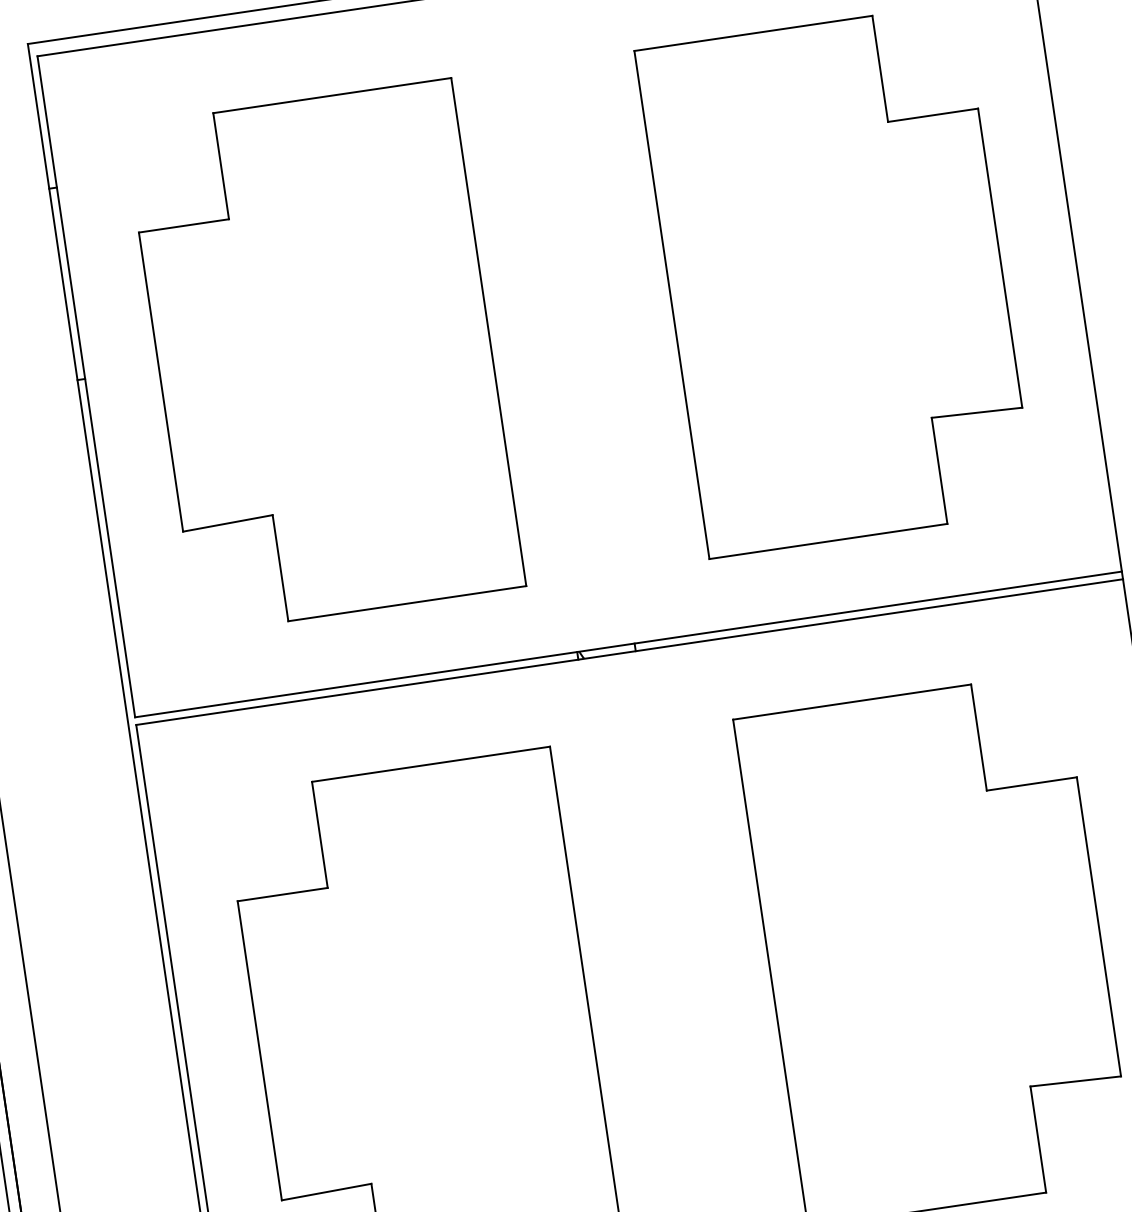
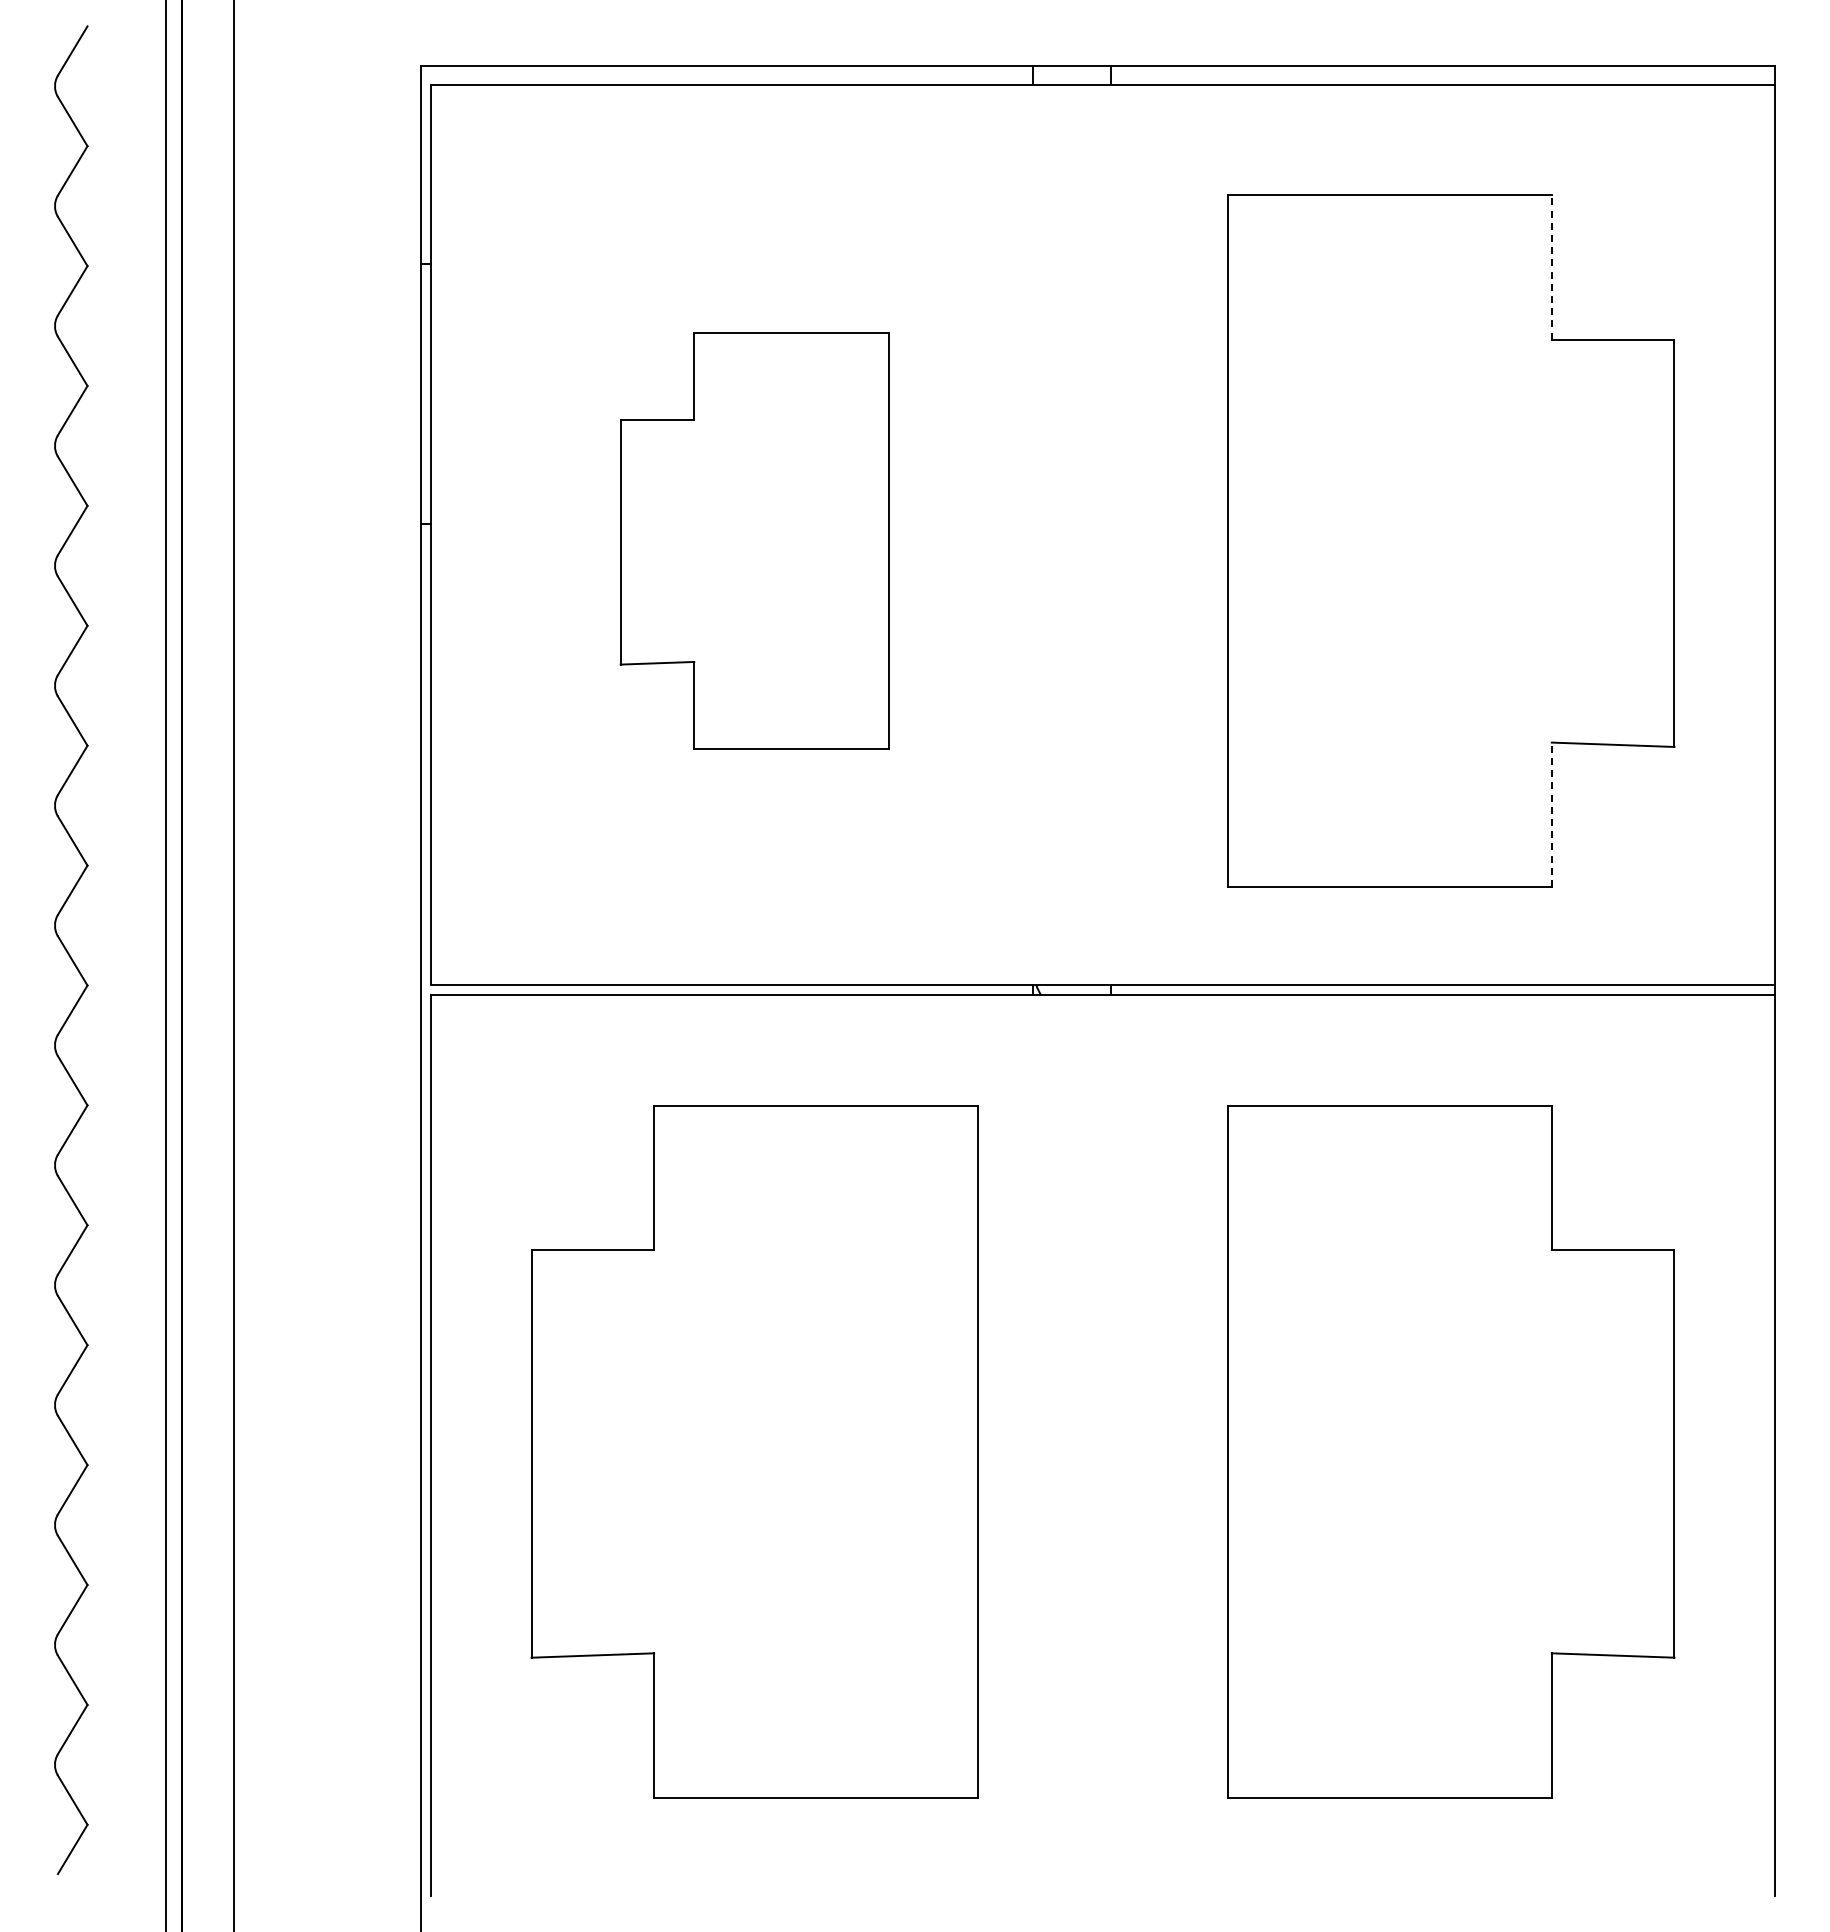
line: (879, 68) -> (1551, 266), solid -> dashed
part: (324, 355) -> (754, 540), size x0.6
line: (939, 470) -> (1551, 814), solid -> dashed

